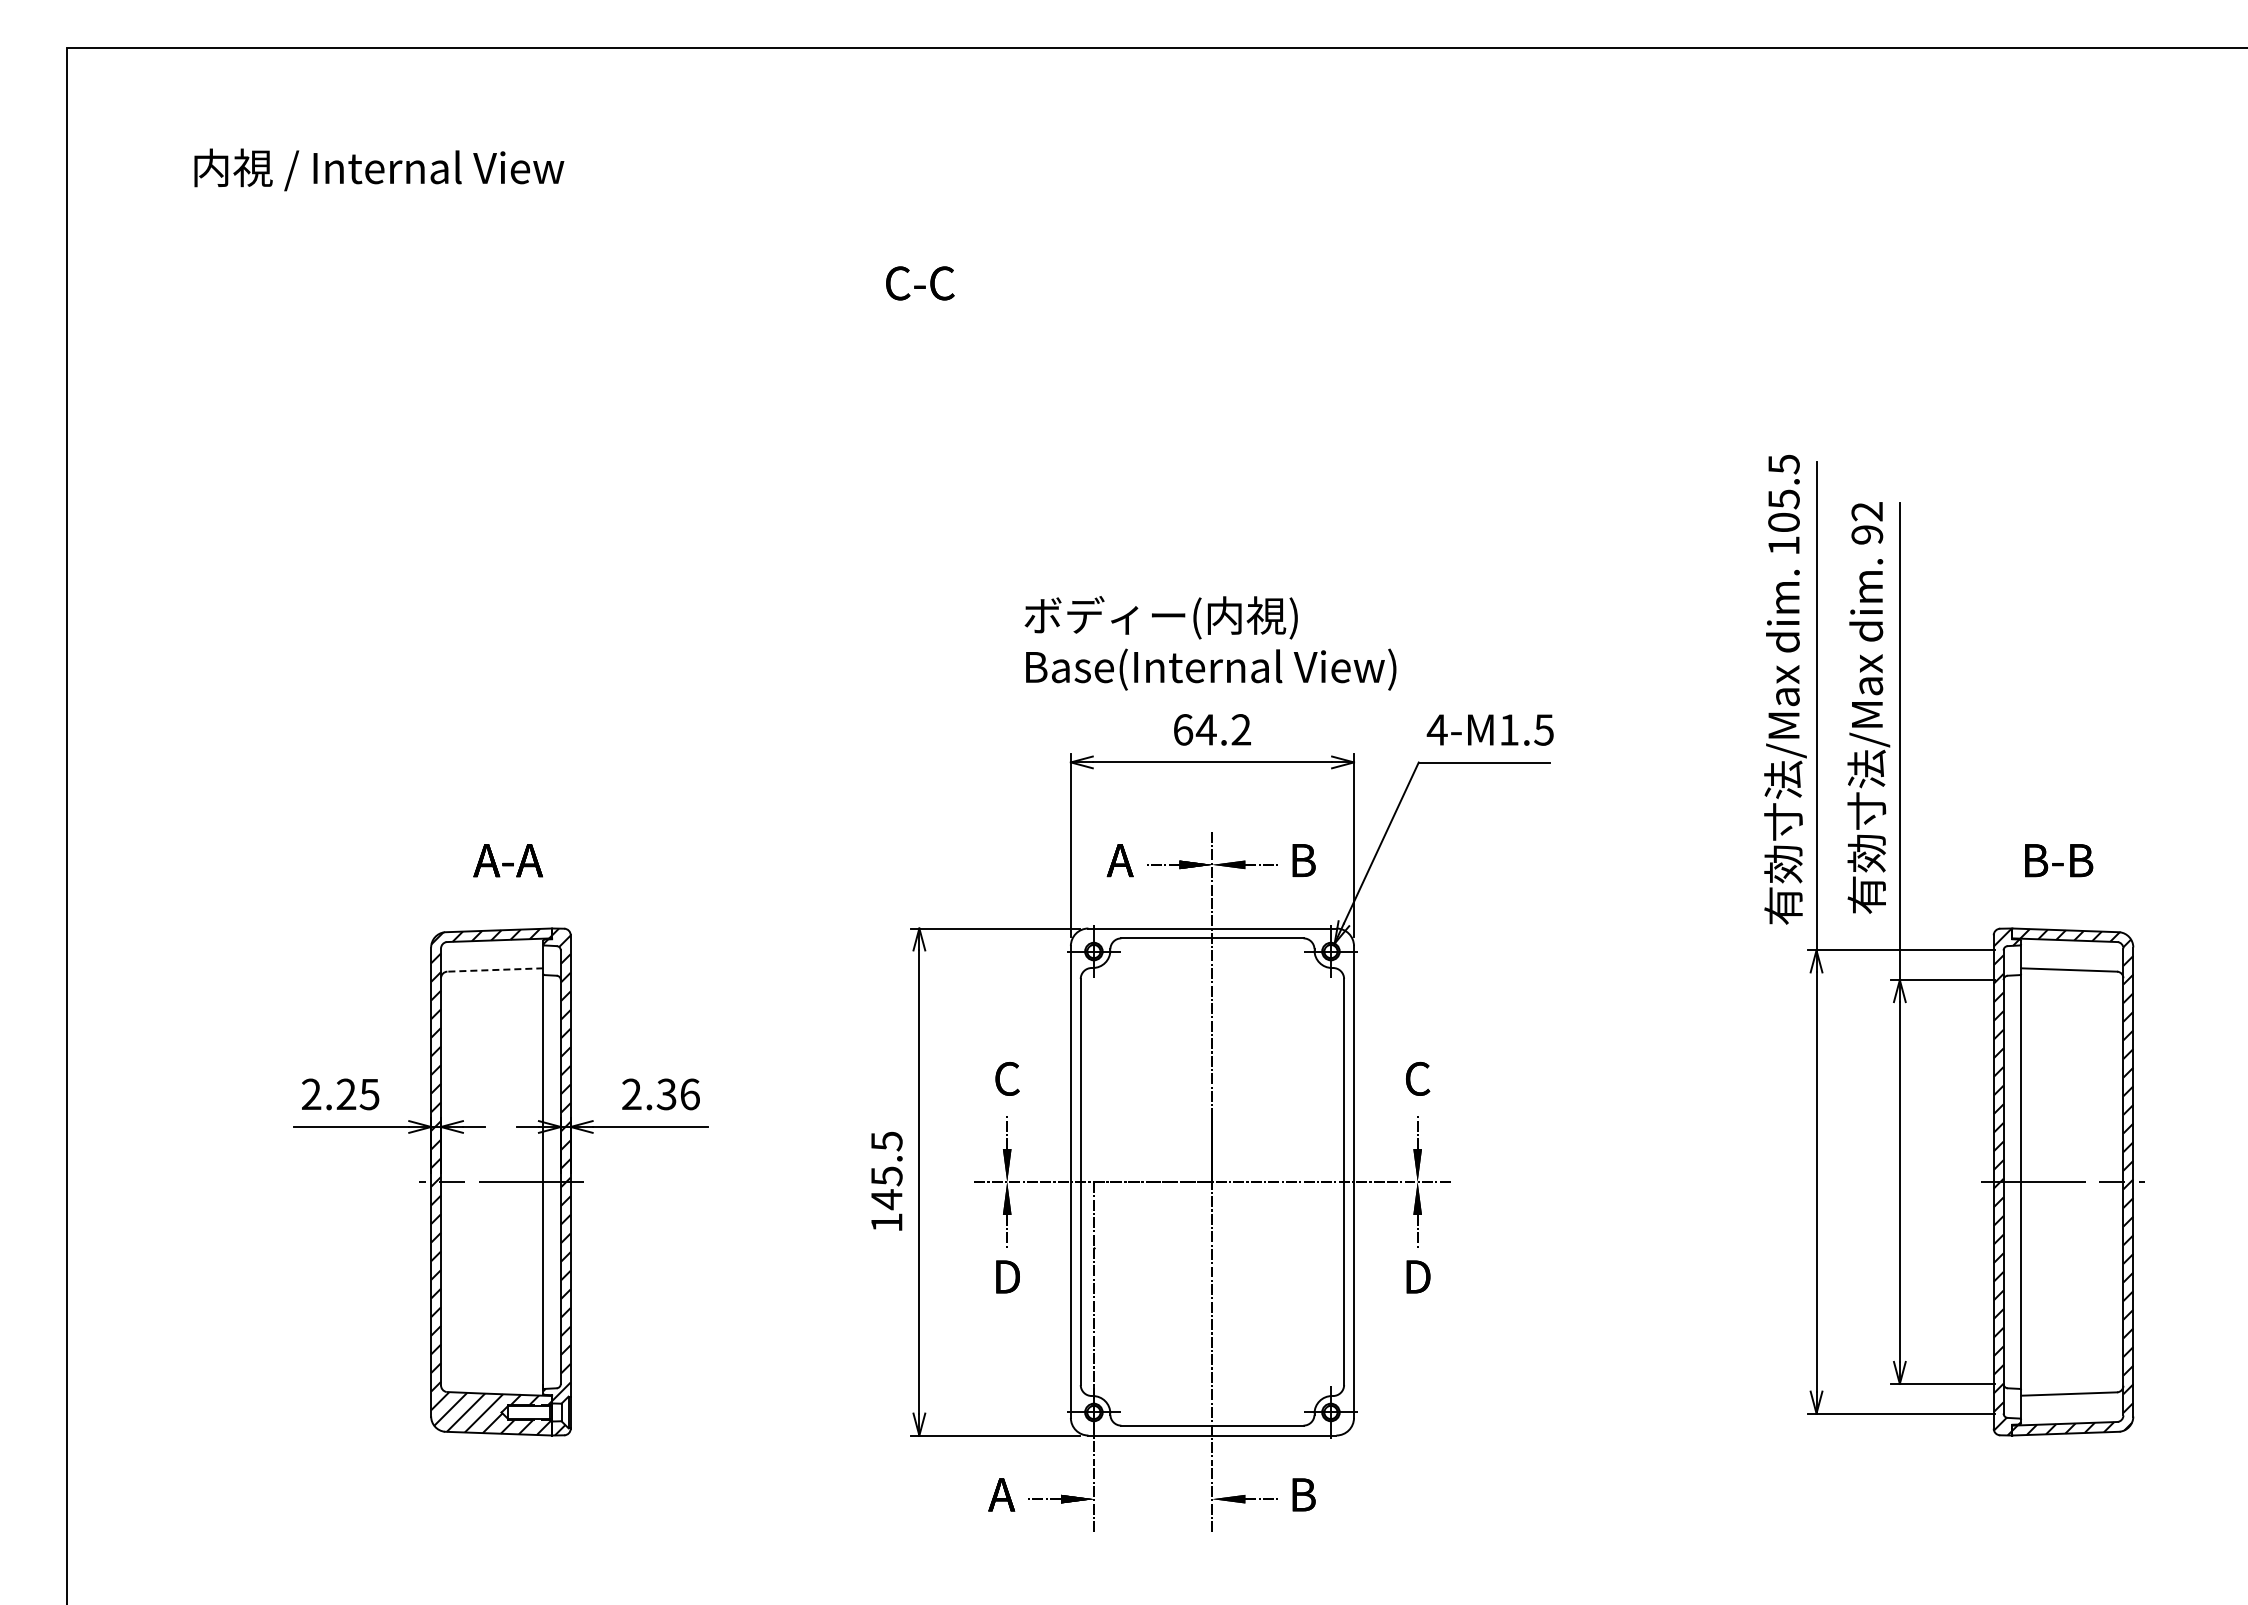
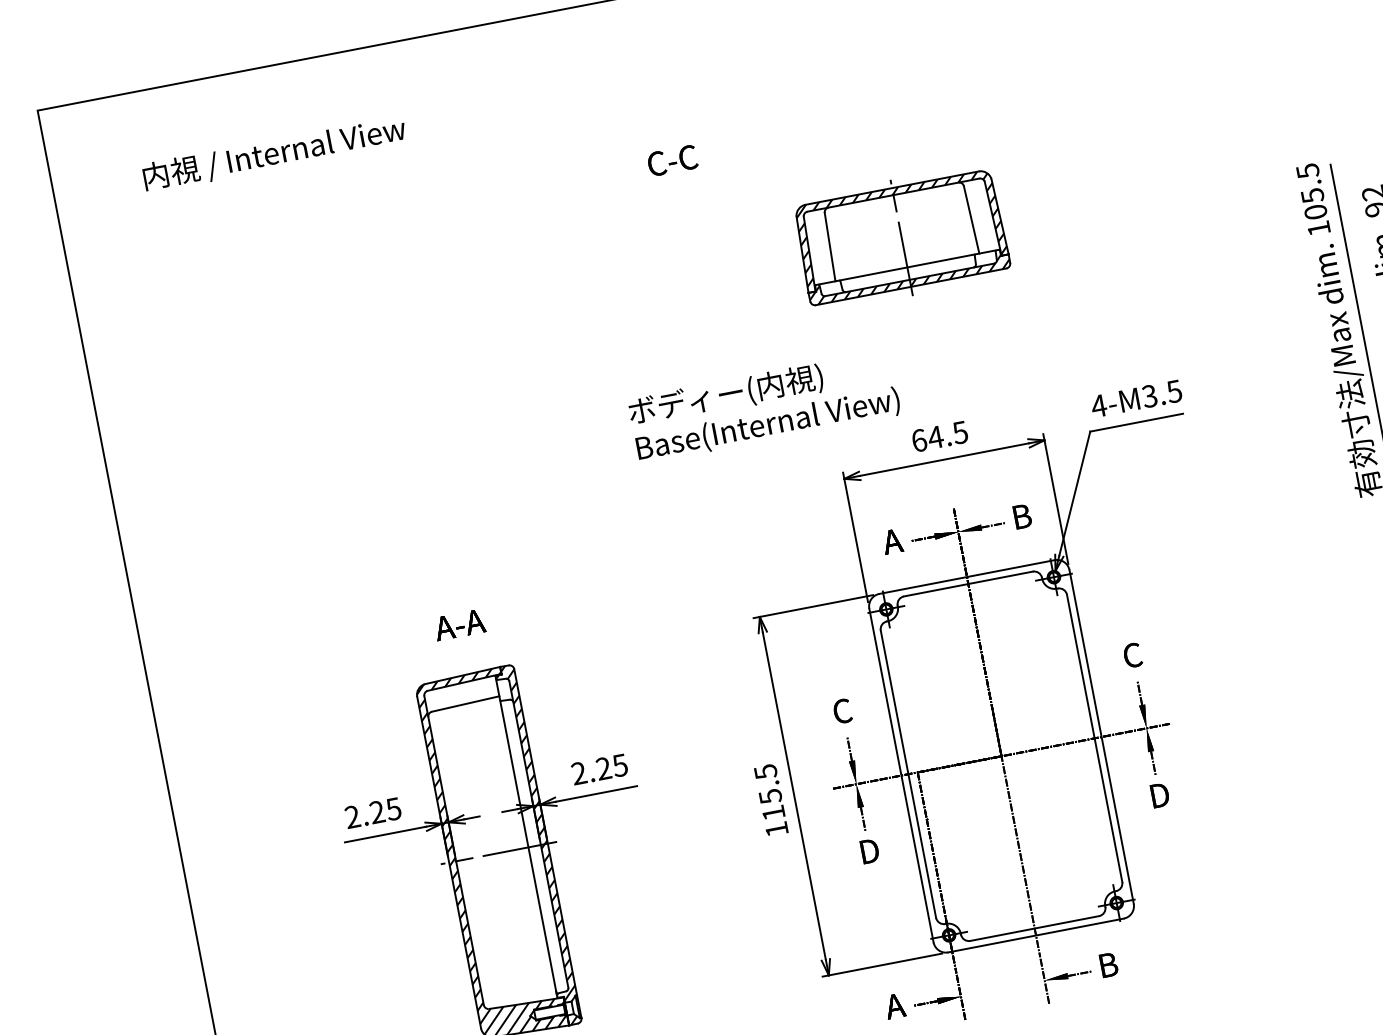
part: (1211, 448) -> (901, 237), added
text: (1210, 643) -> (764, 407), moved
text: (1240, 729) -> (959, 432), 64.2 -> 64.5
text: (1508, 729) -> (1149, 396), 4-M1.5 -> 4-M3.5
line: (495, 969) -> (465, 703), dashed -> solid
text: (677, 1094) -> (611, 767), 2.36 -> 2.25
text: (886, 1199) -> (773, 813), 145.5 -> 115.5

